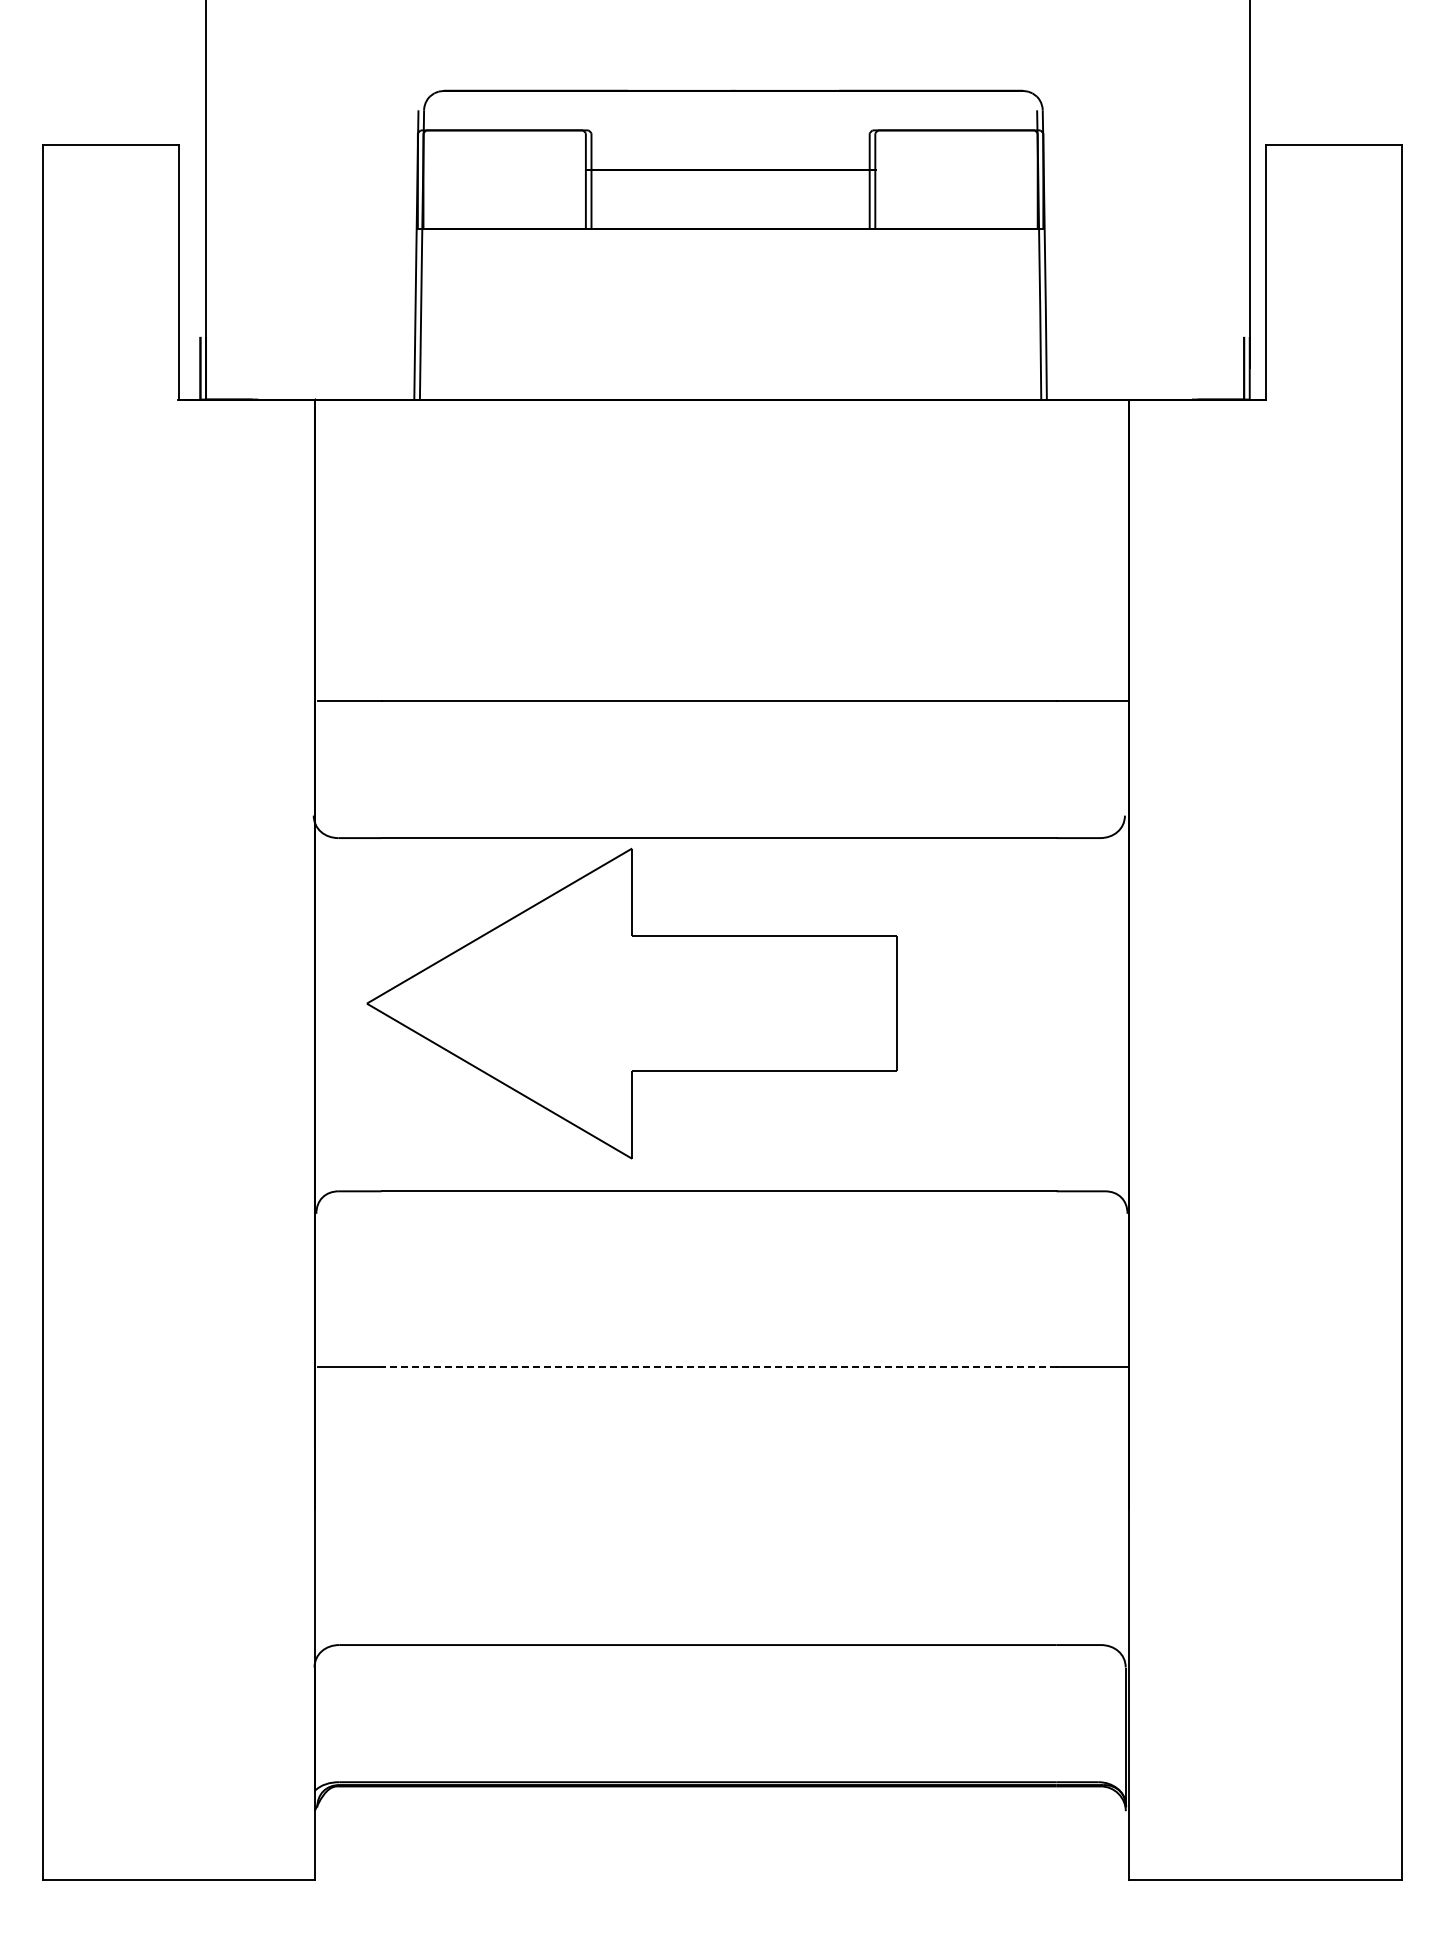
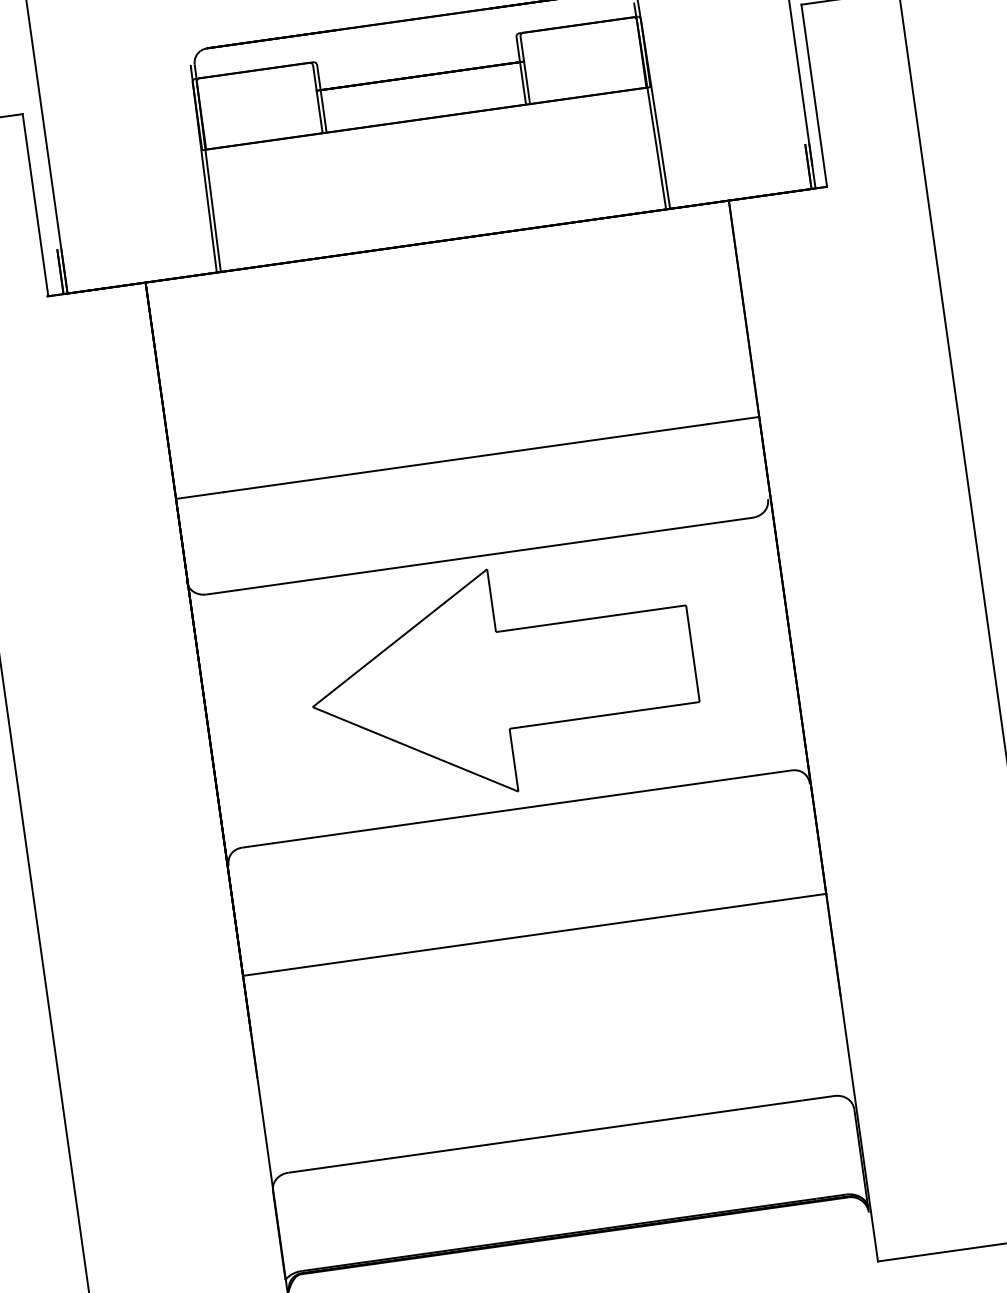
part: (631, 1003) -> (502, 680), moved
line: (719, 1366) -> (532, 934), dashed -> solid

